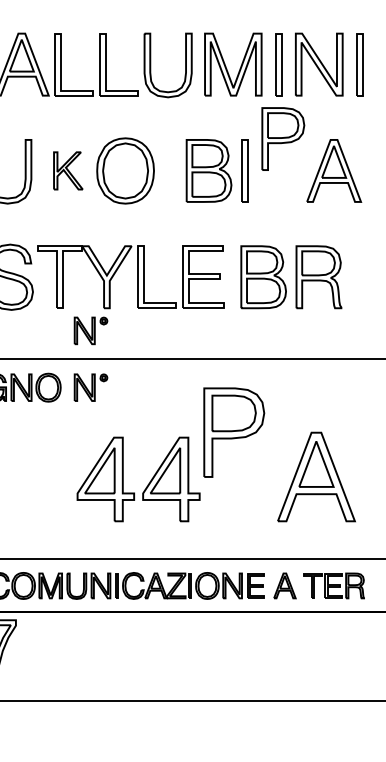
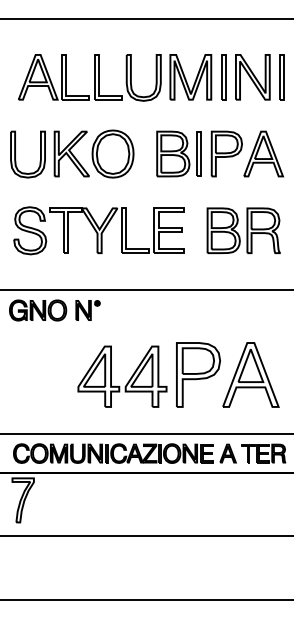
part: (282, 138) -> (226, 153), moved
part: (67, 170) -> (71, 153), size x1.67
part: (291, 276) -> (243, 230), moved
part: (90, 330) -> (87, 269), removed
part: (234, 432) -> (198, 374), moved

